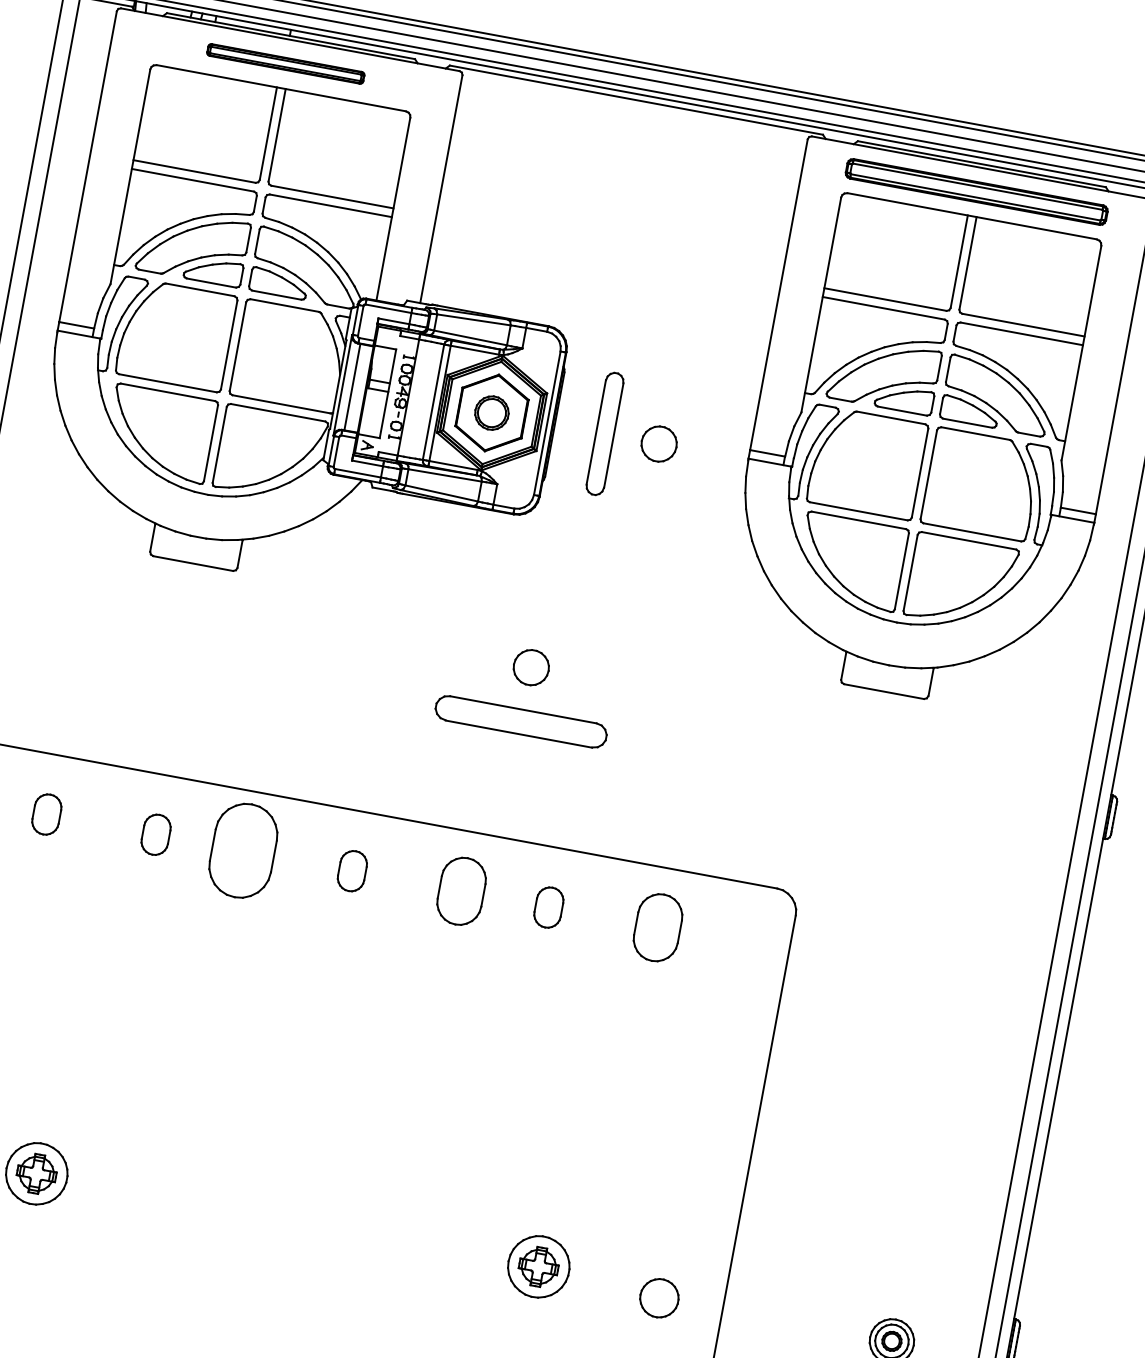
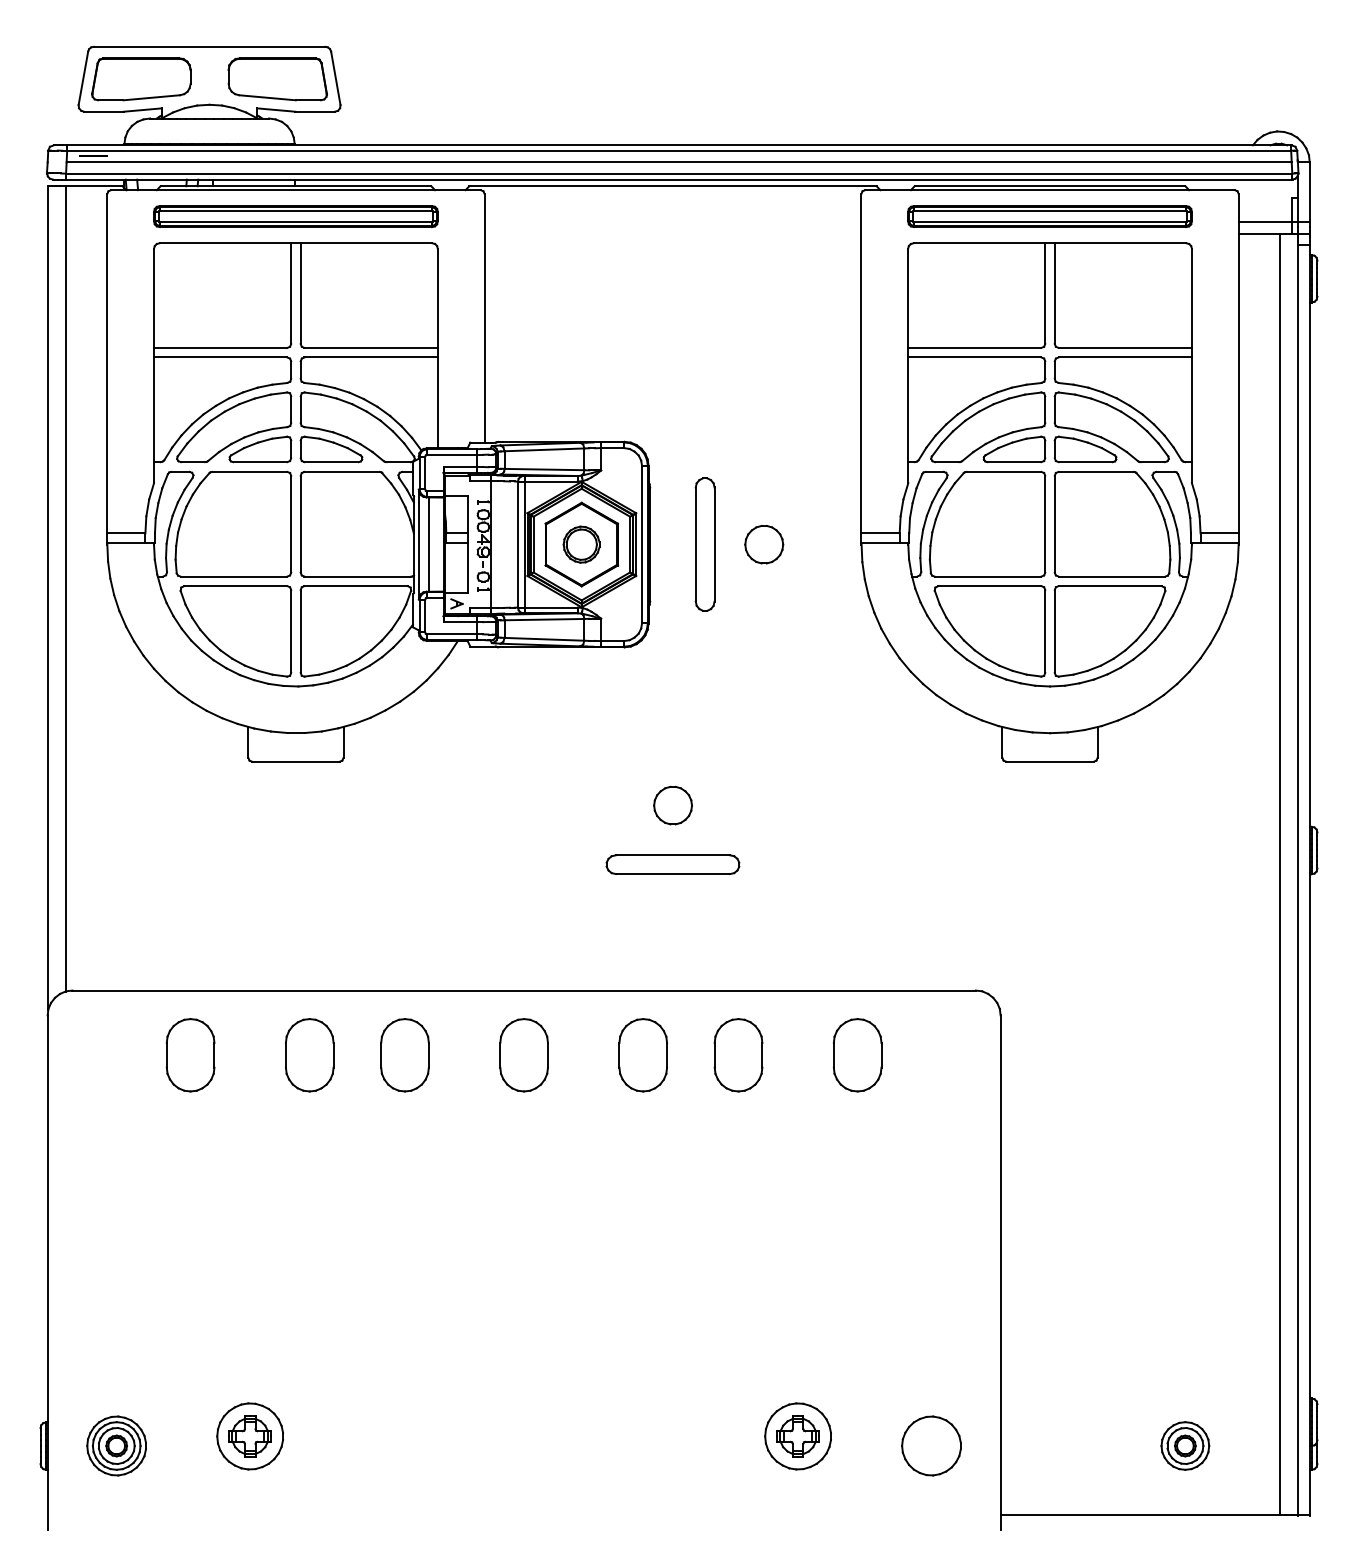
part: (285, 63) -> (295, 216), size x1.67
part: (520, 721) -> (672, 864), size x0.71
part: (46, 814) -> (190, 1055), size x1.67
part: (155, 834) -> (309, 1055), size x1.67
part: (242, 851) -> (404, 1055), size x0.71
part: (351, 871) -> (523, 1055), size x1.67
part: (548, 907) -> (738, 1055), size x1.67
part: (659, 1297) -> (931, 1445), size x1.43

